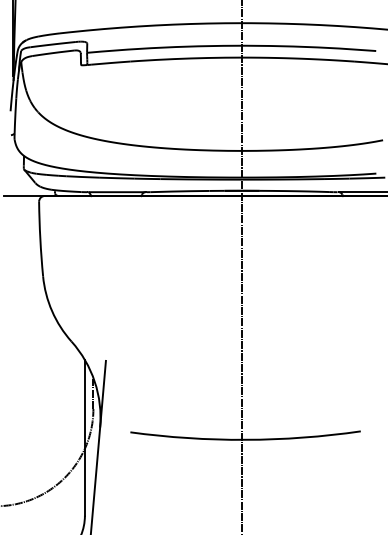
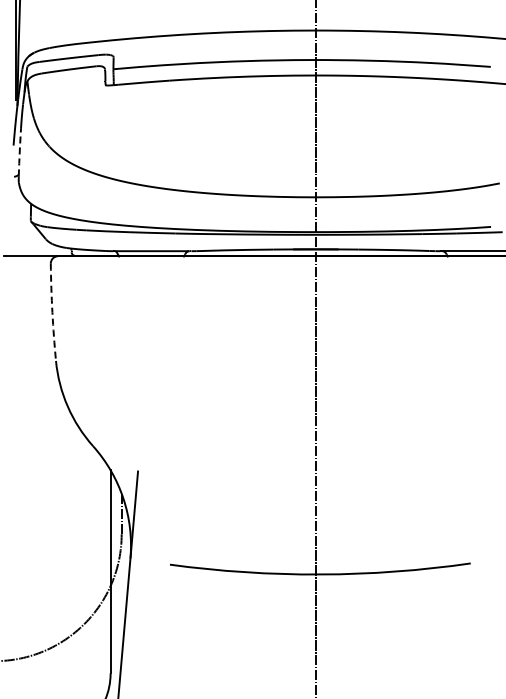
line: (15, 116) -> (19, 152), solid -> dashed
arc: (40, 239) -> (52, 312), solid -> dashed

